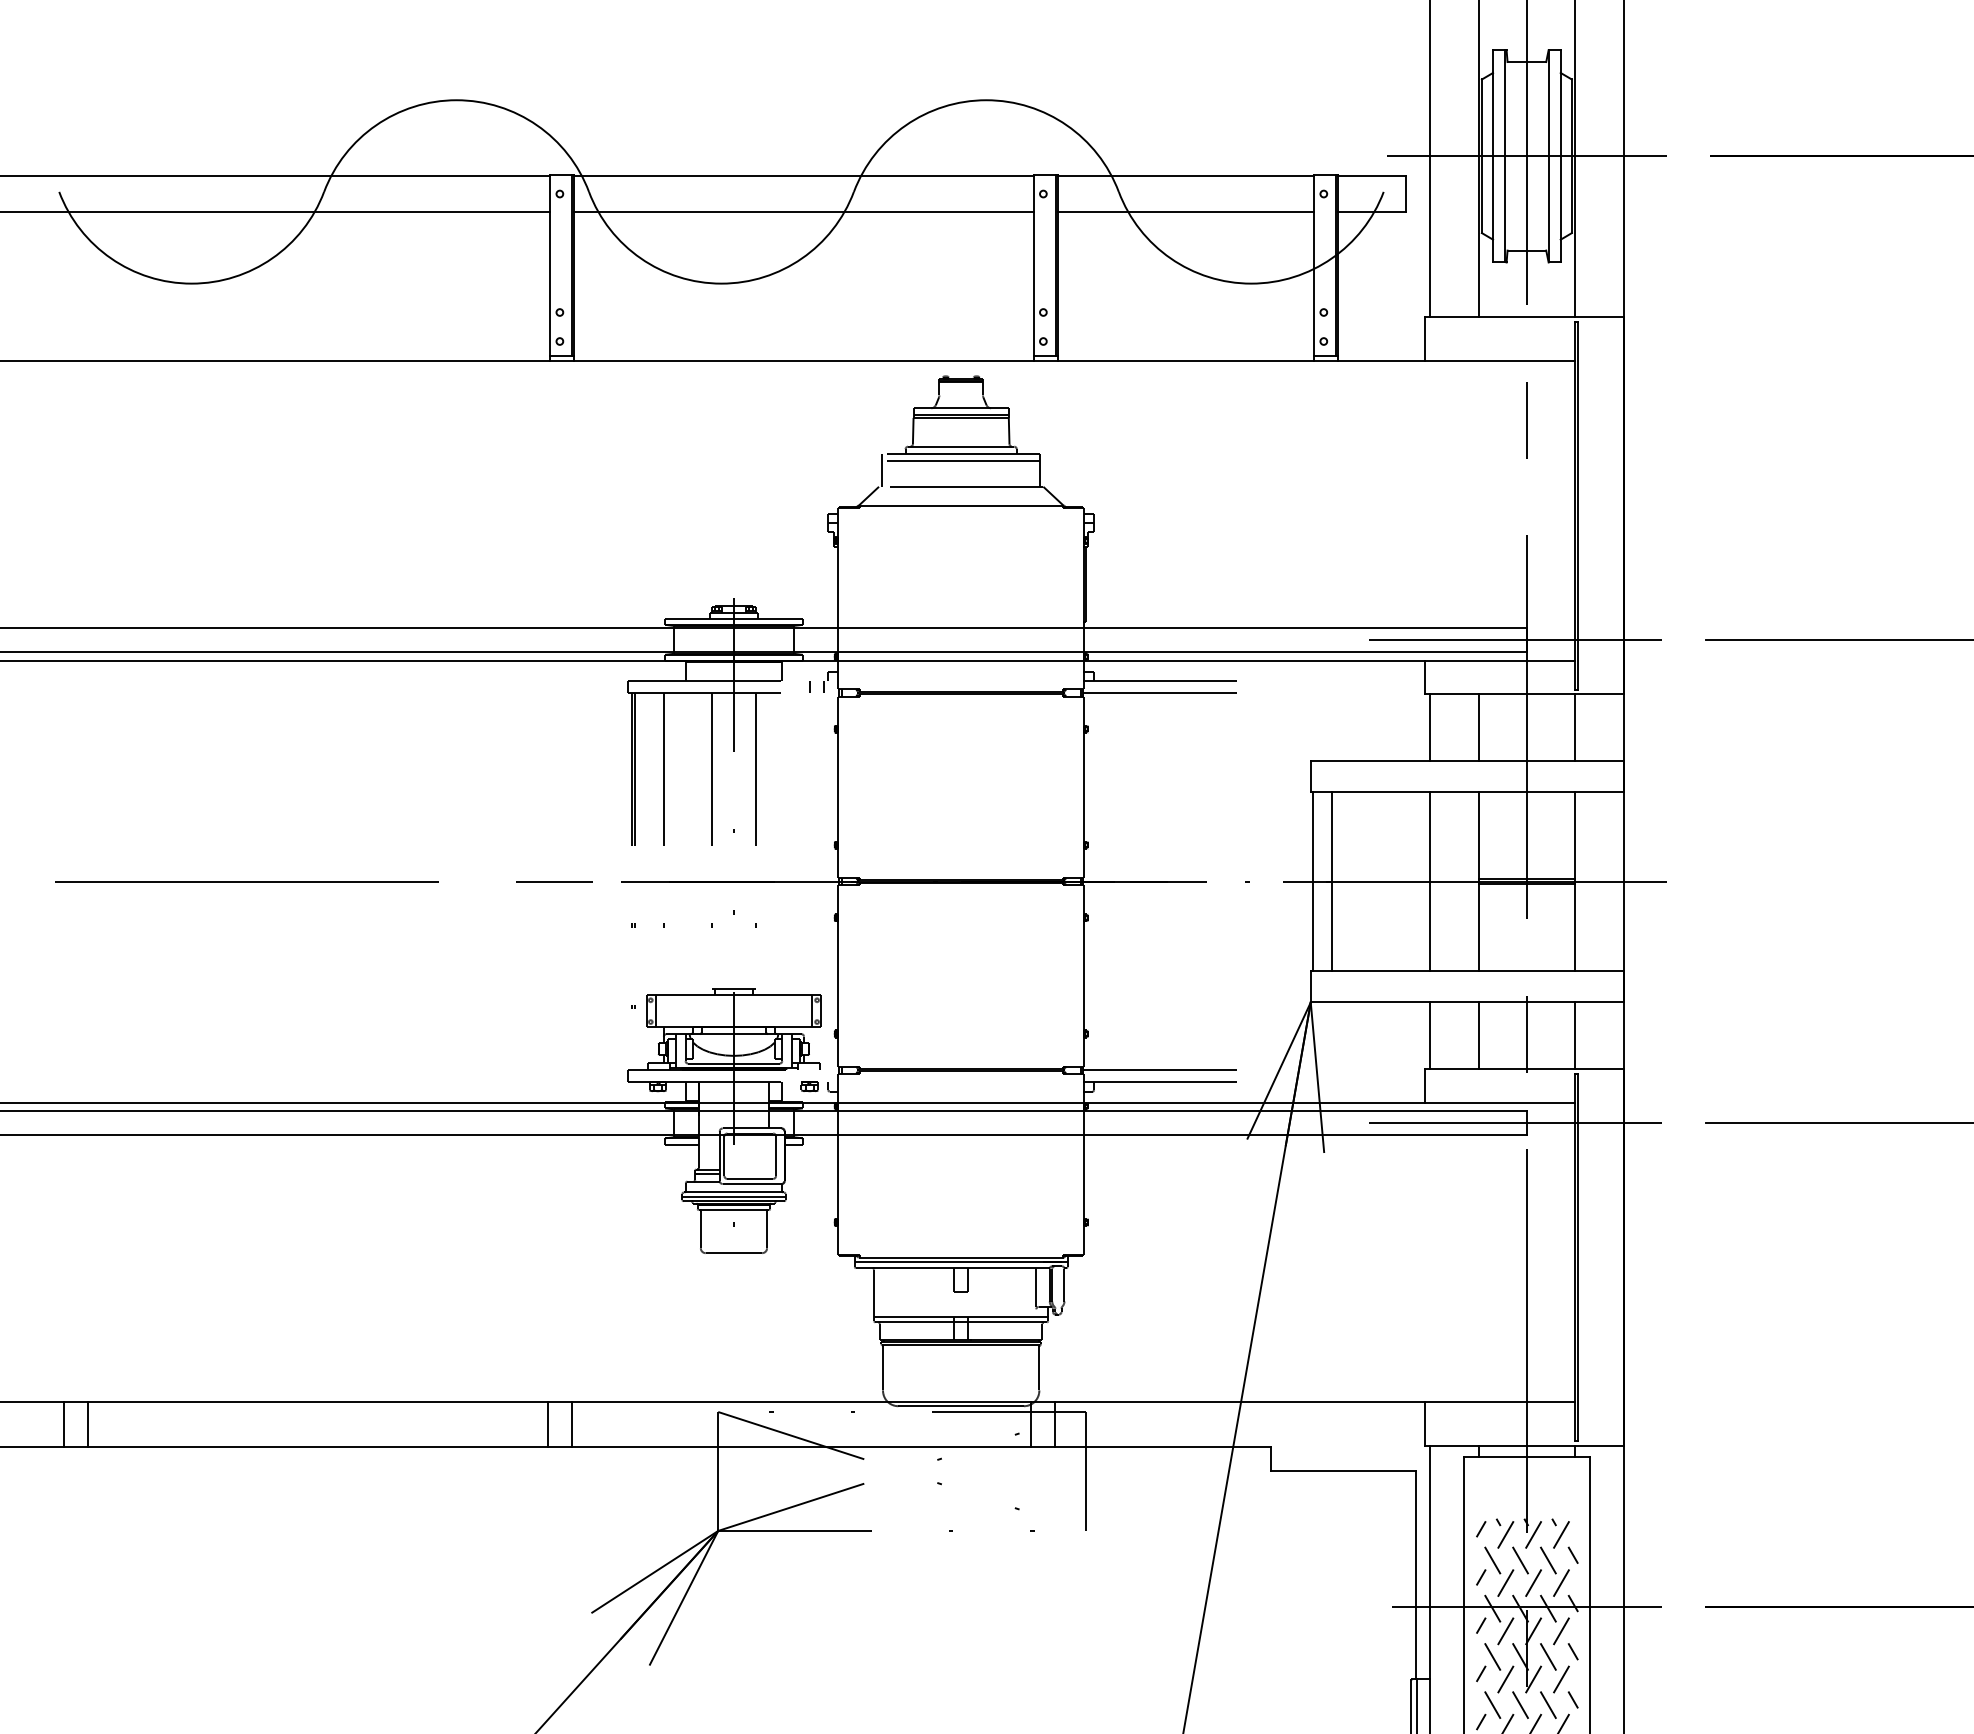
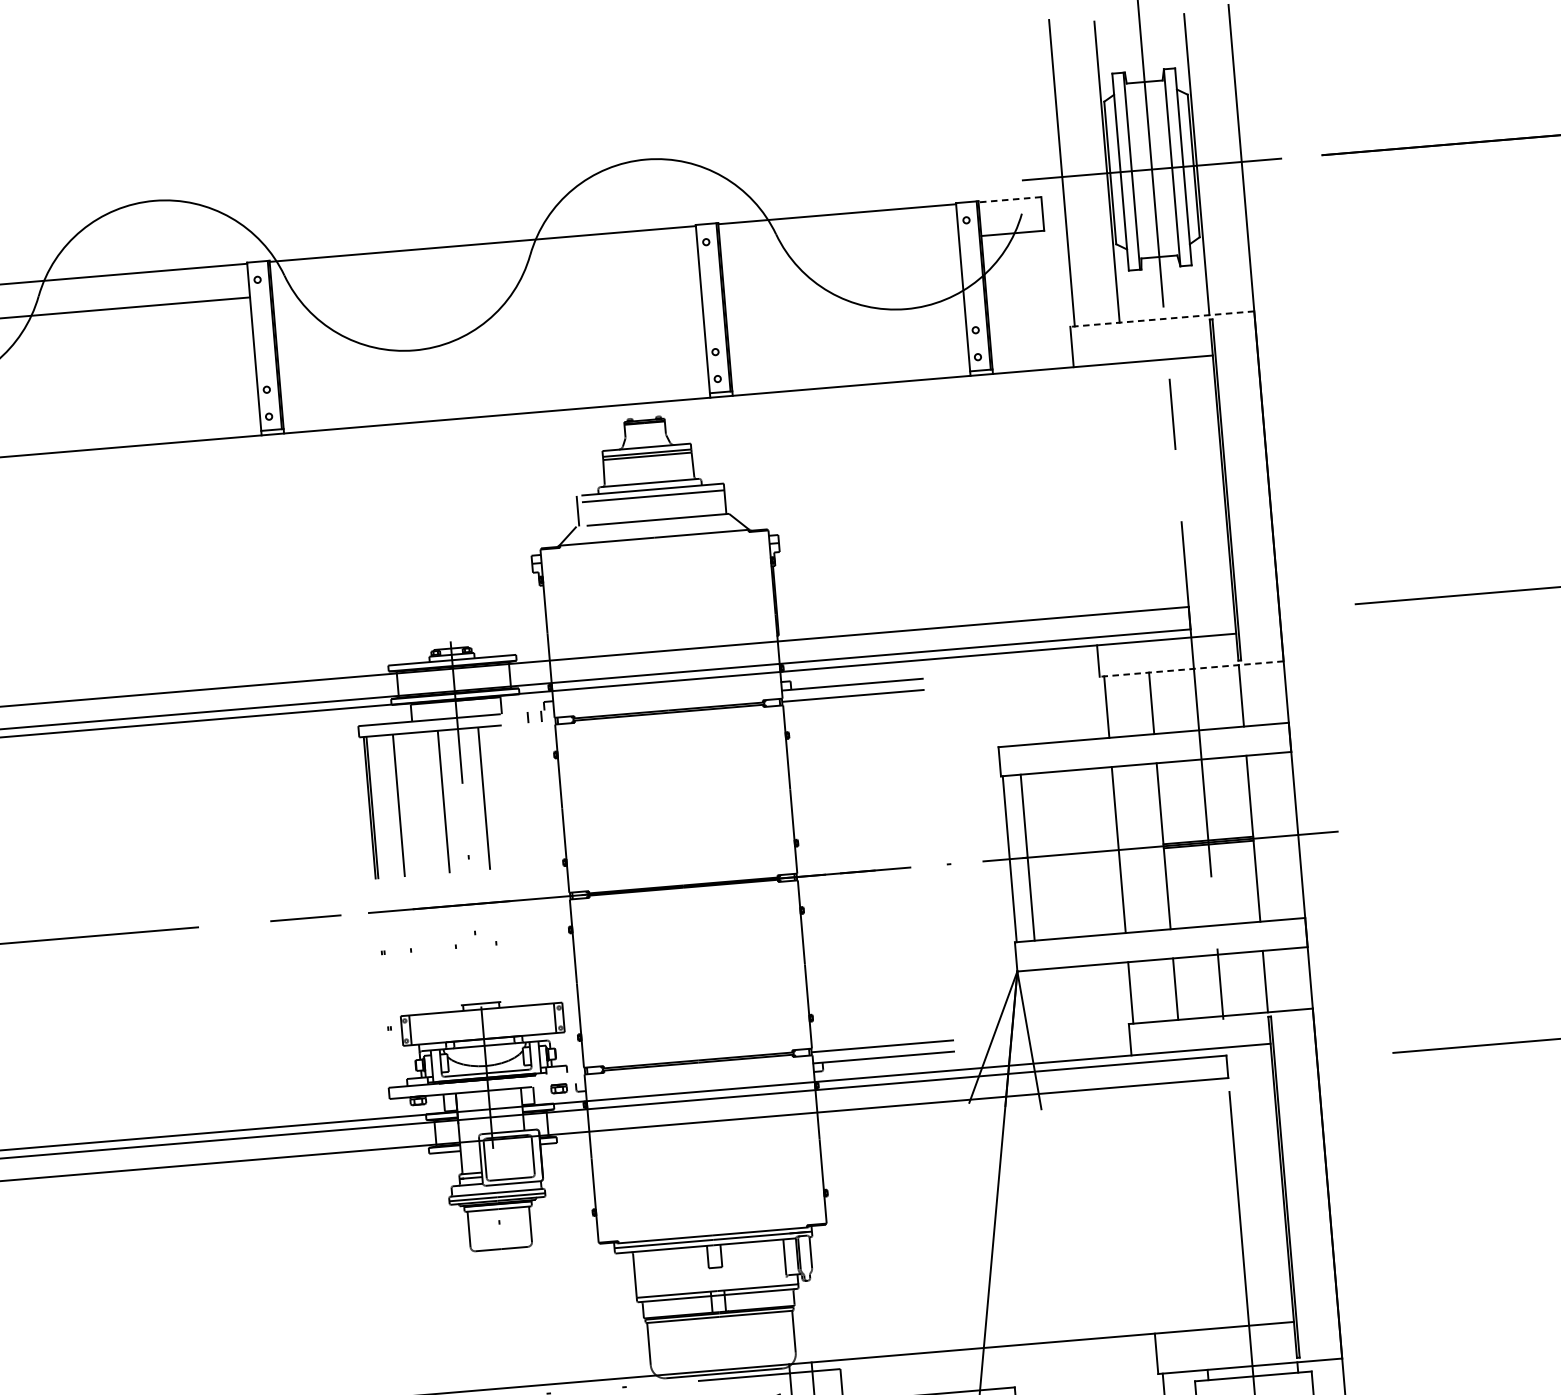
line: (1372, 175) -> (1010, 199), solid -> dashed
line: (803, 212) -> (485, 277), removed
line: (1185, 212) -> (839, 248), removed
line: (1523, 317) -> (1161, 319), solid -> dashed
line: (1515, 639) -> (1179, 618), removed
line: (1523, 694) -> (1190, 669), solid -> dashed
line: (1515, 1123) -> (1216, 1067), removed

